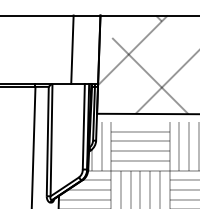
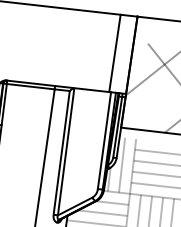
line: (72, 49) -> (115, 53), moved

